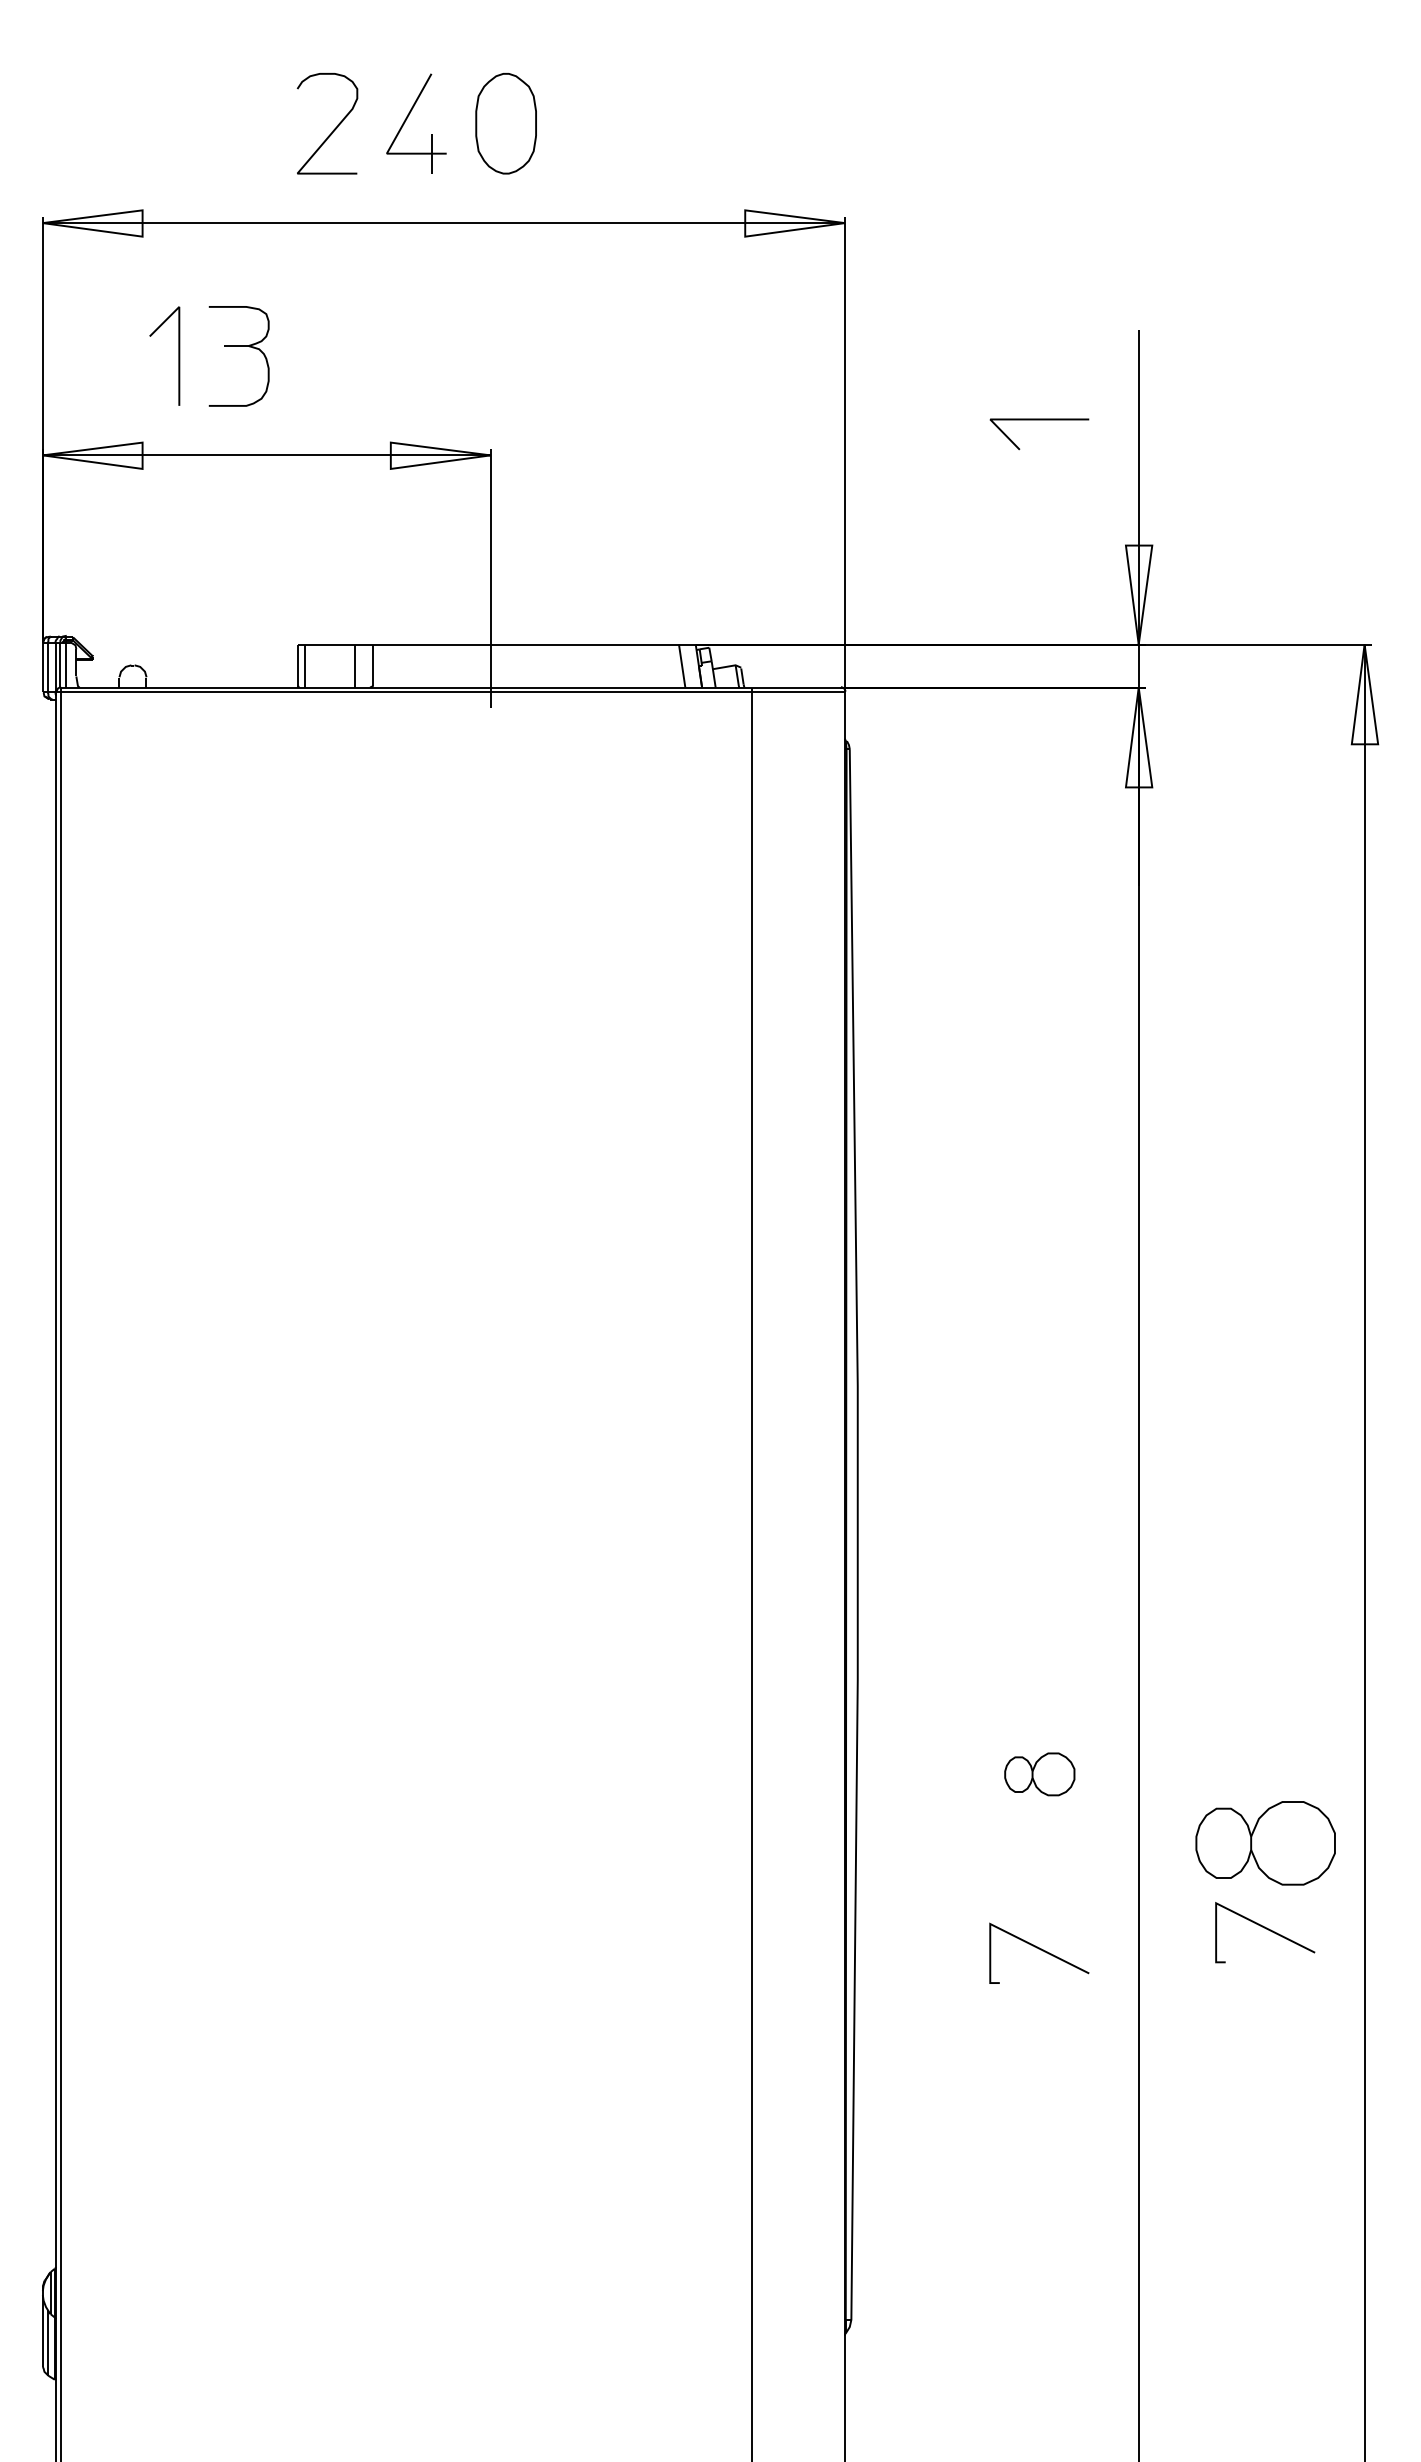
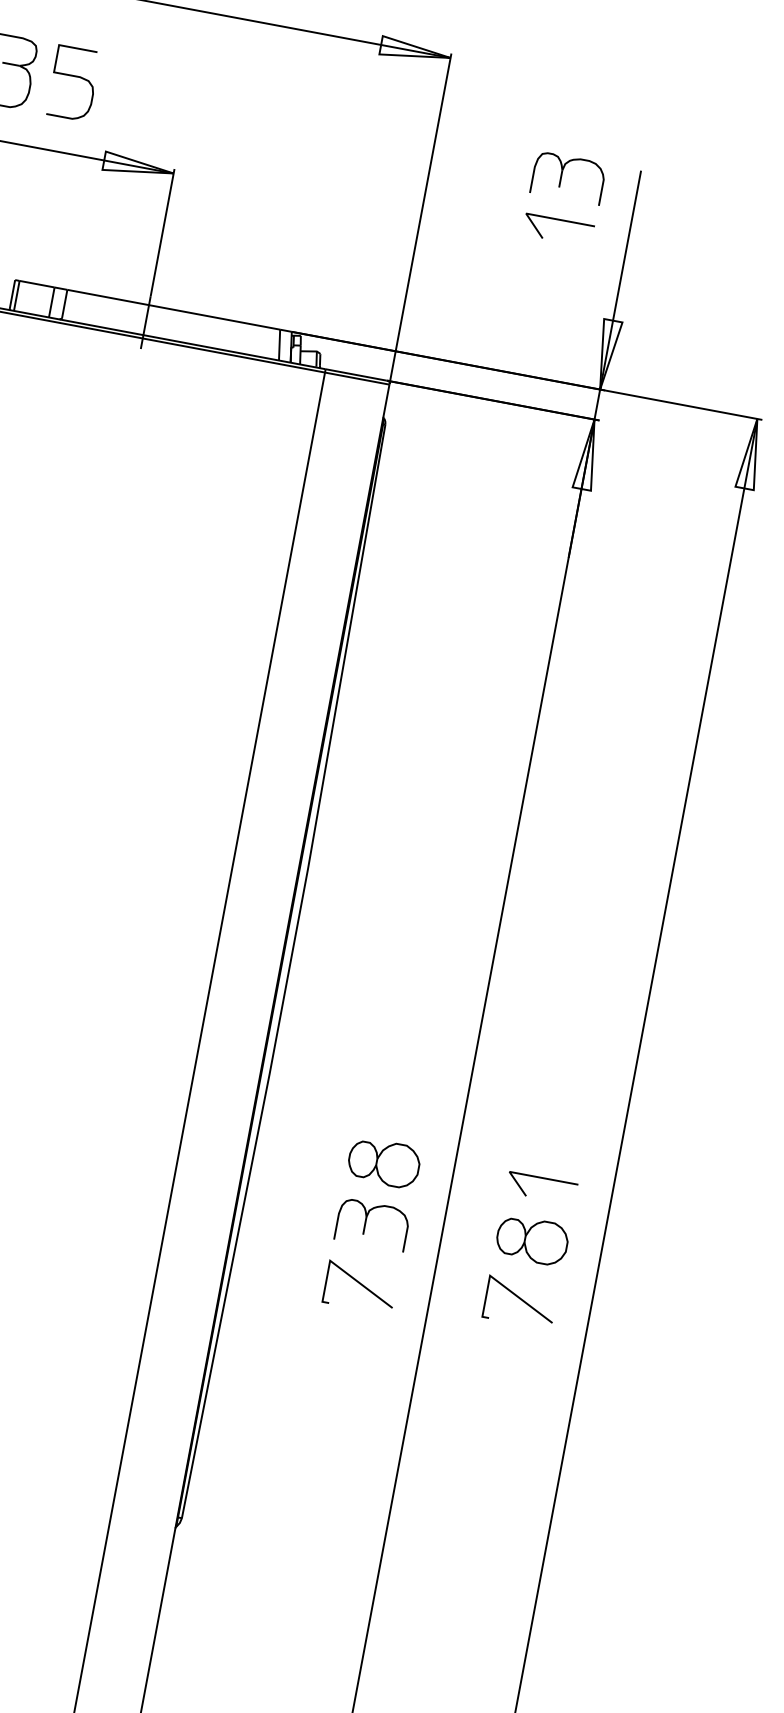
curve: (327, 346) -> (74, 76), added
part: (1029, 359) -> (561, 176), added
curve: (1265, 1754) -> (543, 1178), added
part: (1039, 1774) -> (383, 1163), size x1.43
part: (1265, 1843) -> (532, 1240), size x0.71
part: (1029, 1862) -> (365, 1223), added

